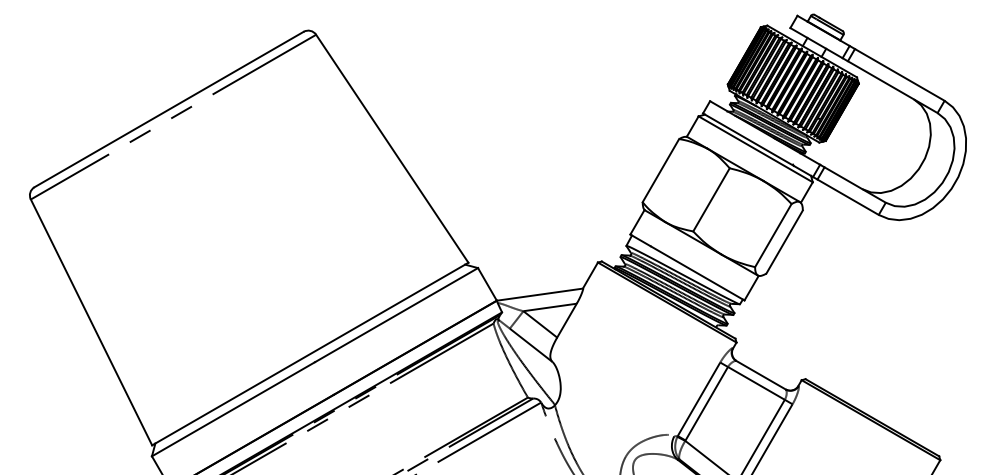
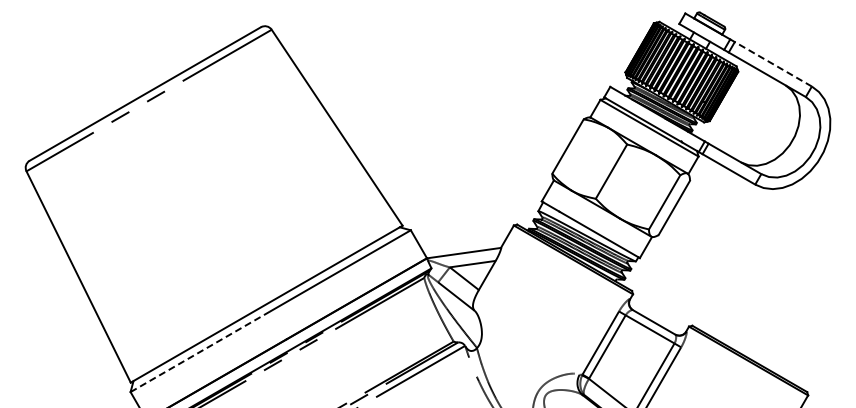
line: (898, 75) -> (772, 64), solid -> dashed
line: (233, 409) -> (200, 351), solid -> dashed

